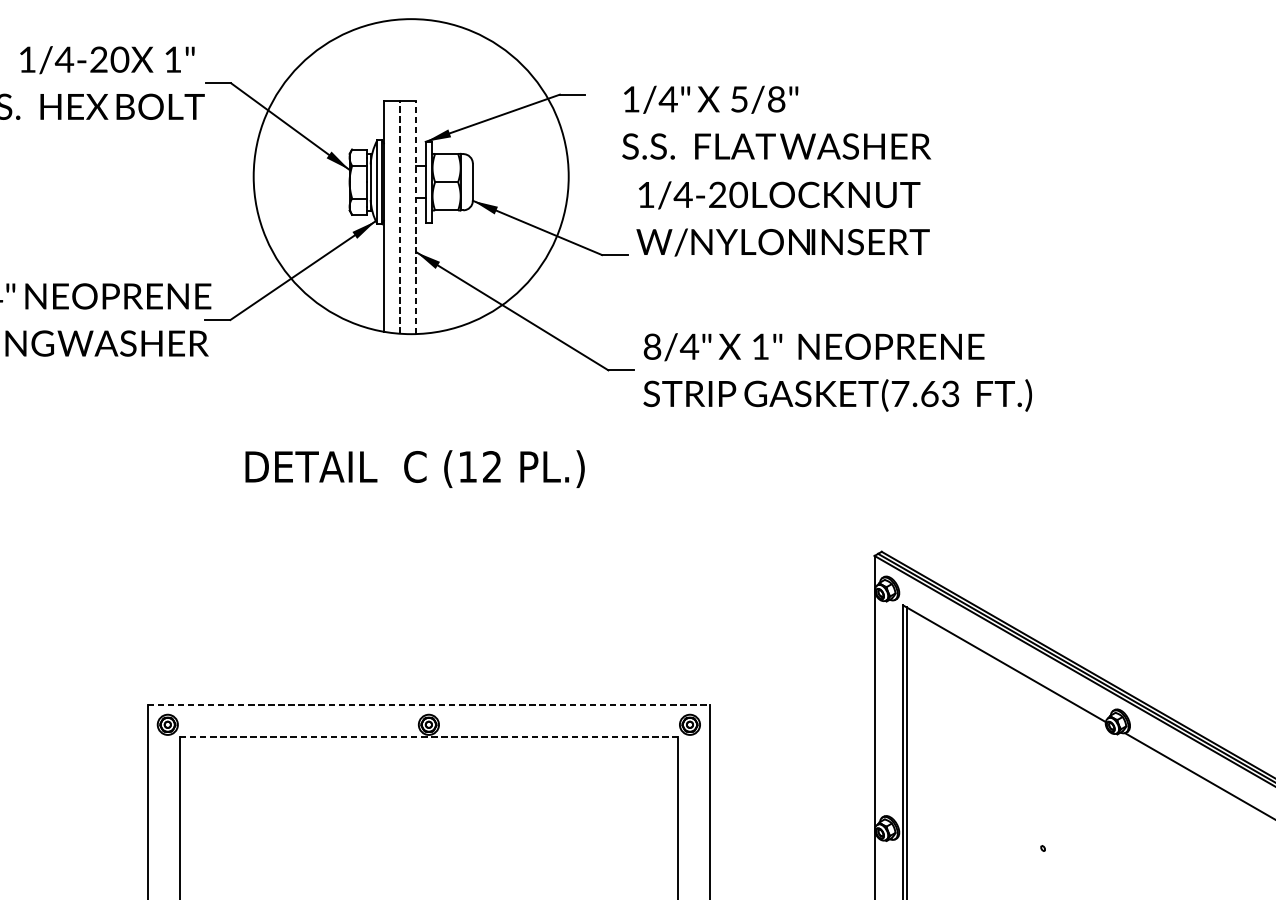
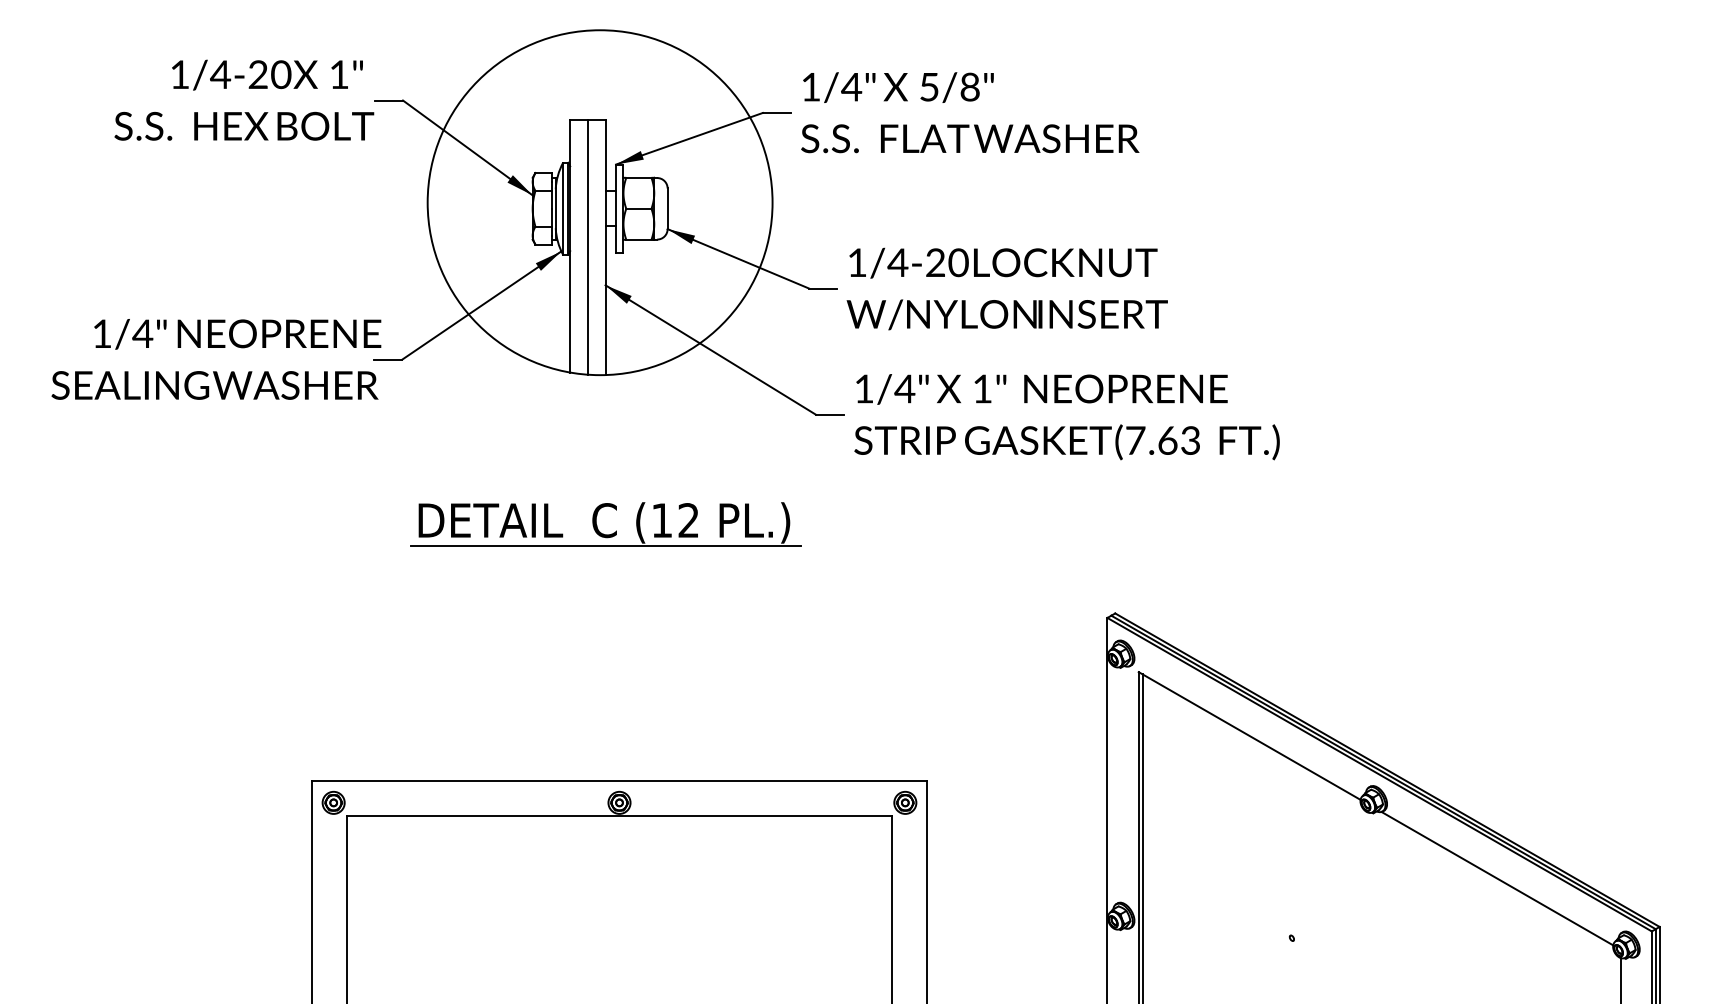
text: (776, 122) -> (970, 112), moved
line: (399, 217) -> (587, 247), dashed -> solid
line: (416, 217) -> (605, 247), dashed -> solid
text: (782, 218) -> (1006, 288), moved
text: (651, 346) -> (863, 388), 8/4" -> 1/4"
line: (417, 489) -> (606, 545), added
line: (428, 704) -> (619, 780), dashed -> solid
line: (428, 737) -> (619, 816), dashed -> solid

